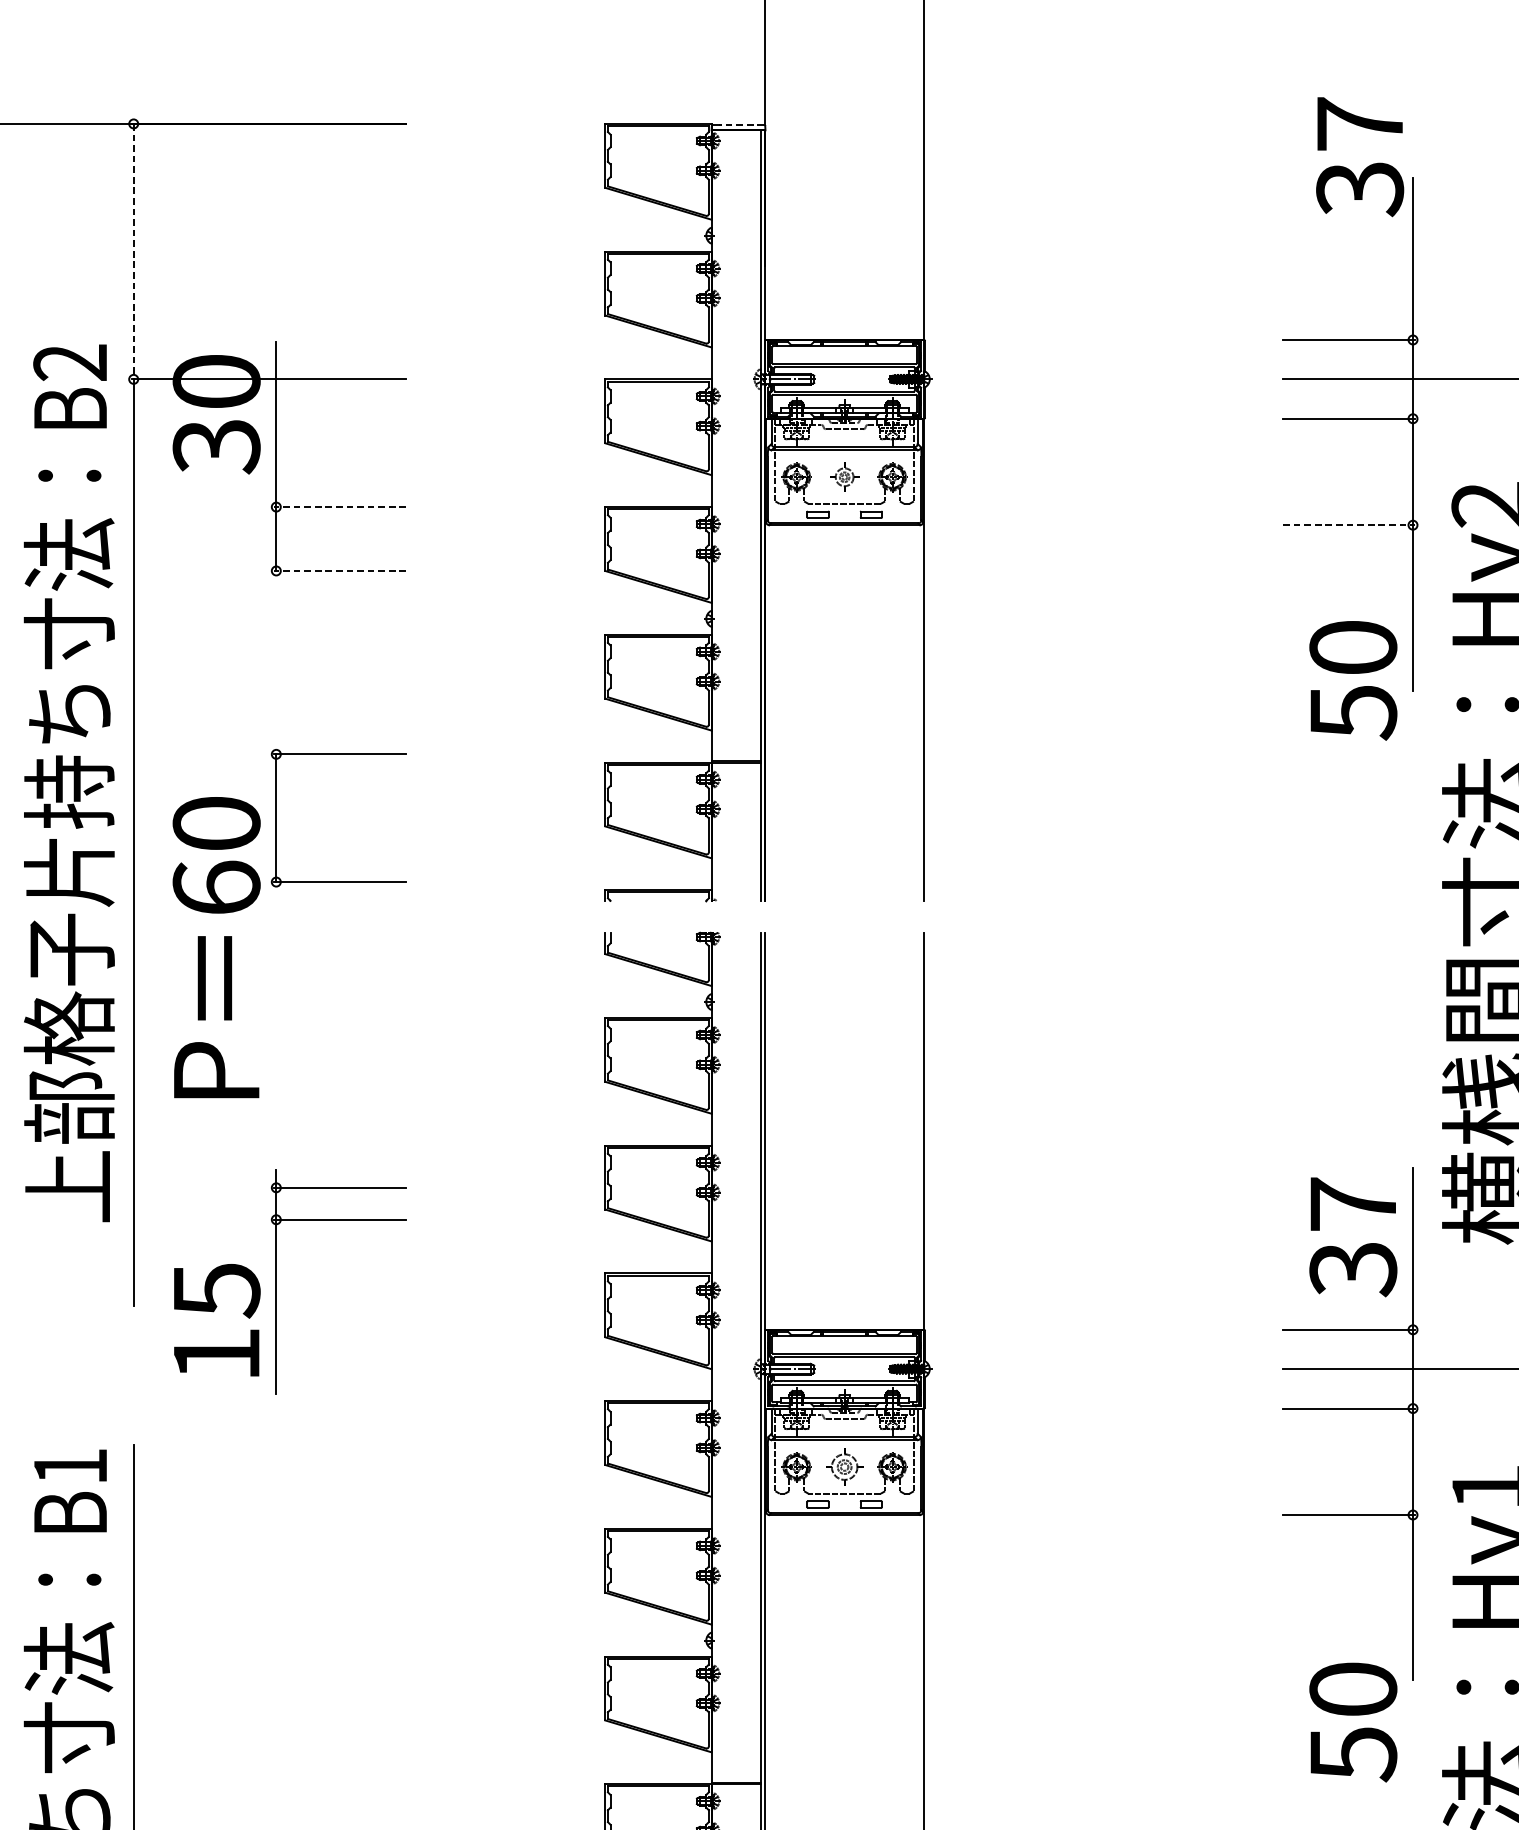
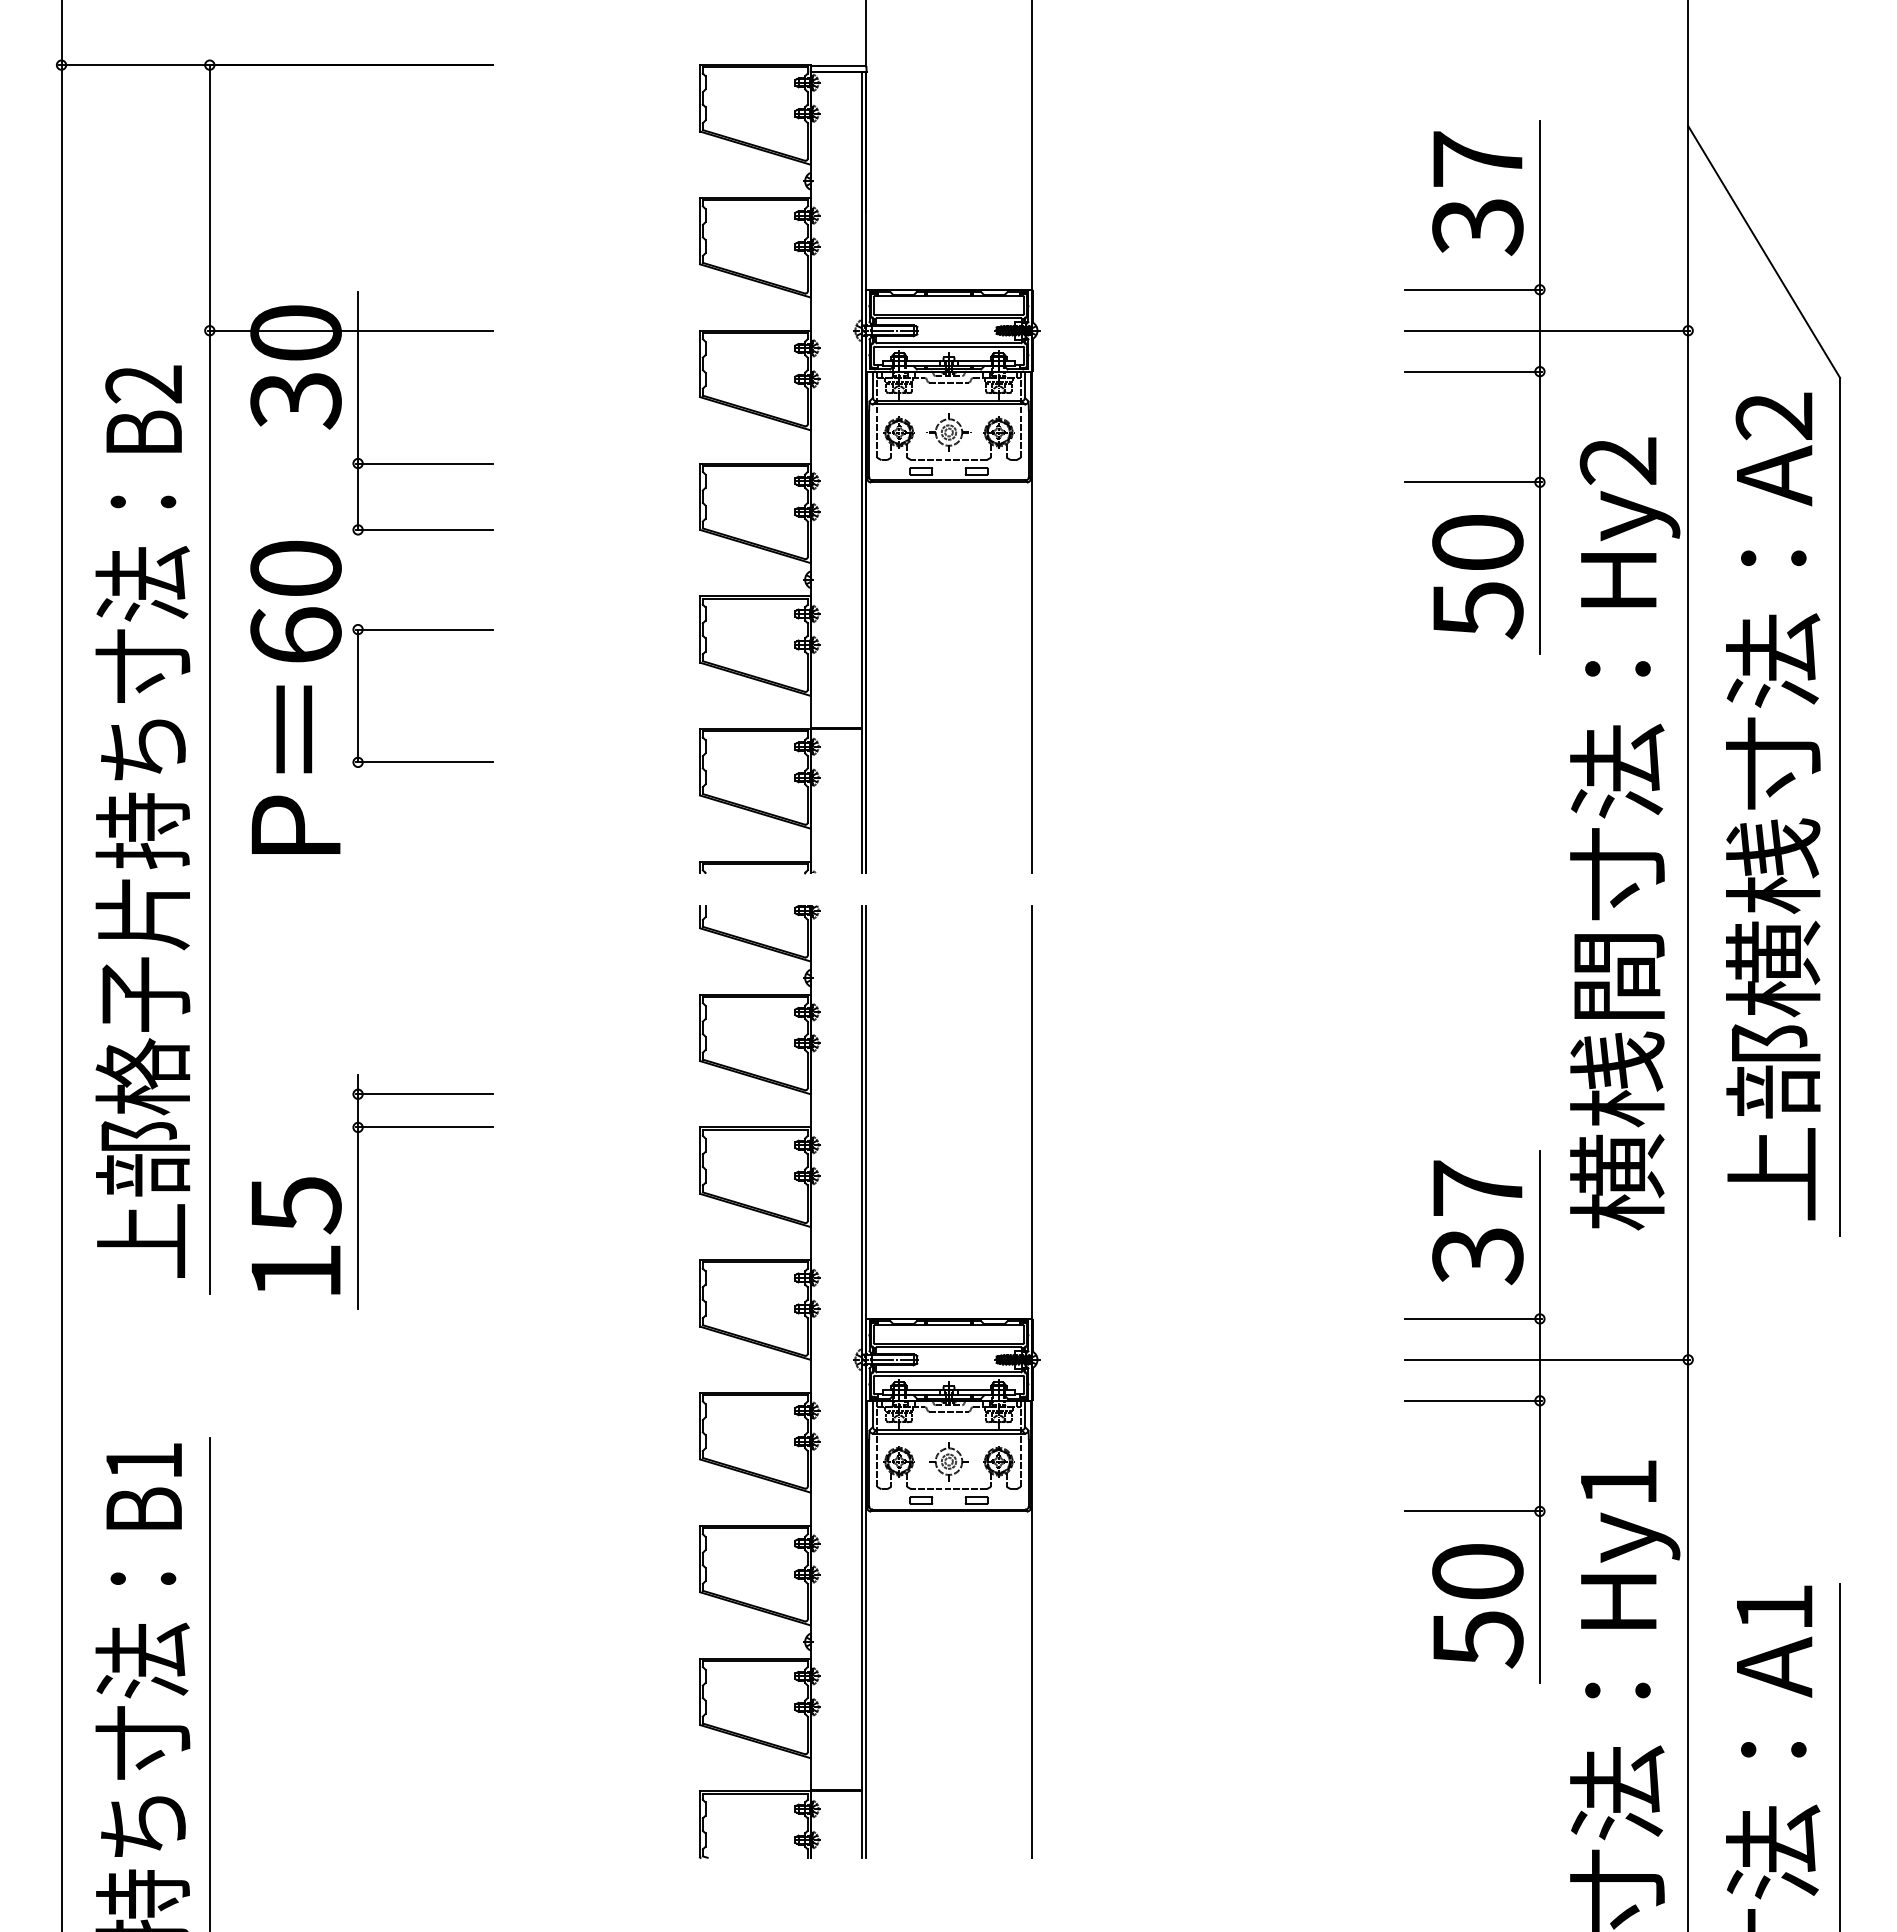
line: (741, 125) -> (841, 66), dashed -> solid
text: (1359, 156) -> (1477, 193), moved
line: (133, 251) -> (209, 197), dashed -> solid
part: (844, 477) -> (948, 432), size x1.43
line: (340, 507) -> (424, 463), dashed -> solid
line: (1349, 525) -> (1473, 482), dashed -> solid
line: (340, 570) -> (424, 529), dashed -> solid
text: (1352, 681) -> (1477, 577), moved
text: (68, 783) -> (142, 821), moved
part: (276, 817) -> (358, 695), moved
text: (216, 947) -> (295, 697), moved
part: (338, 1219) -> (422, 1127), moved
text: (217, 1319) -> (296, 1235), moved
text: (1352, 1722) -> (1477, 1606), moved

